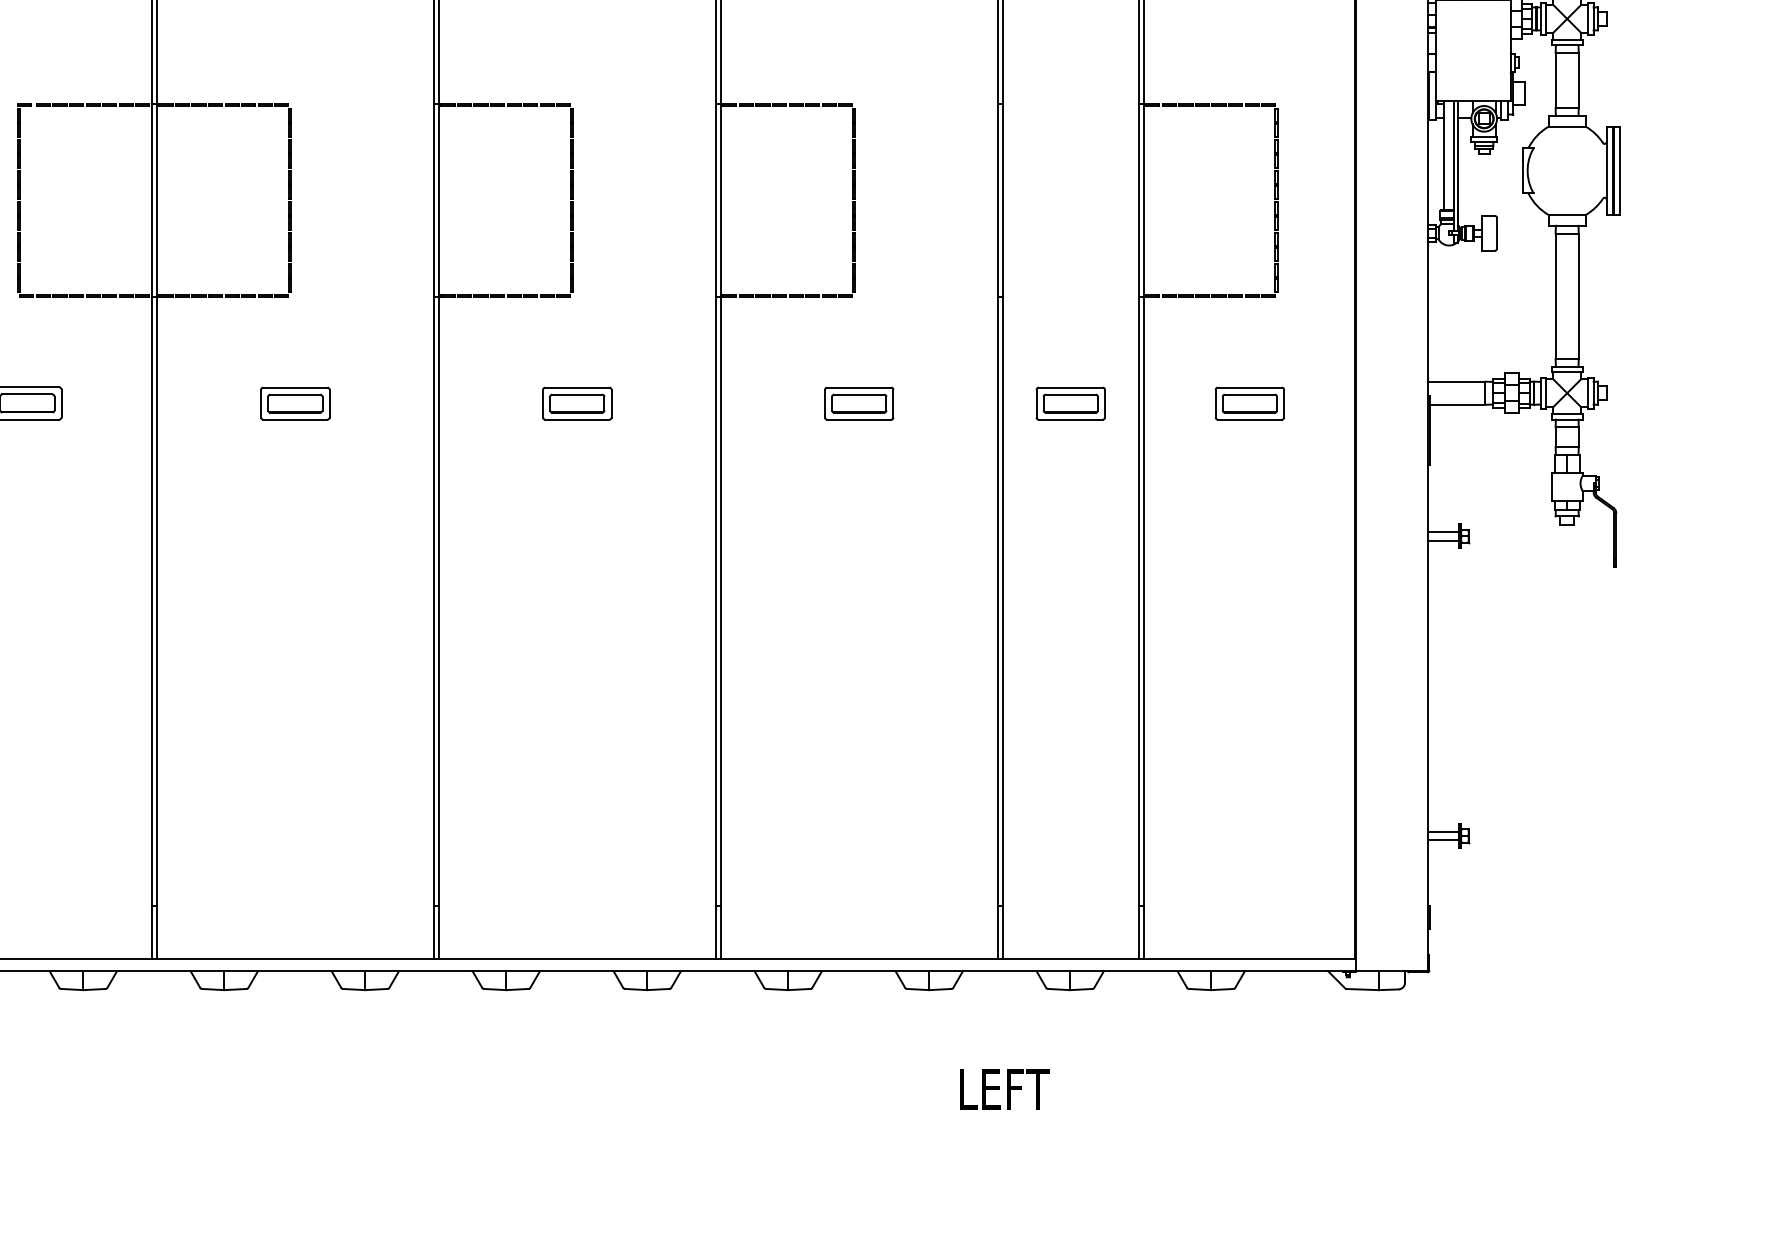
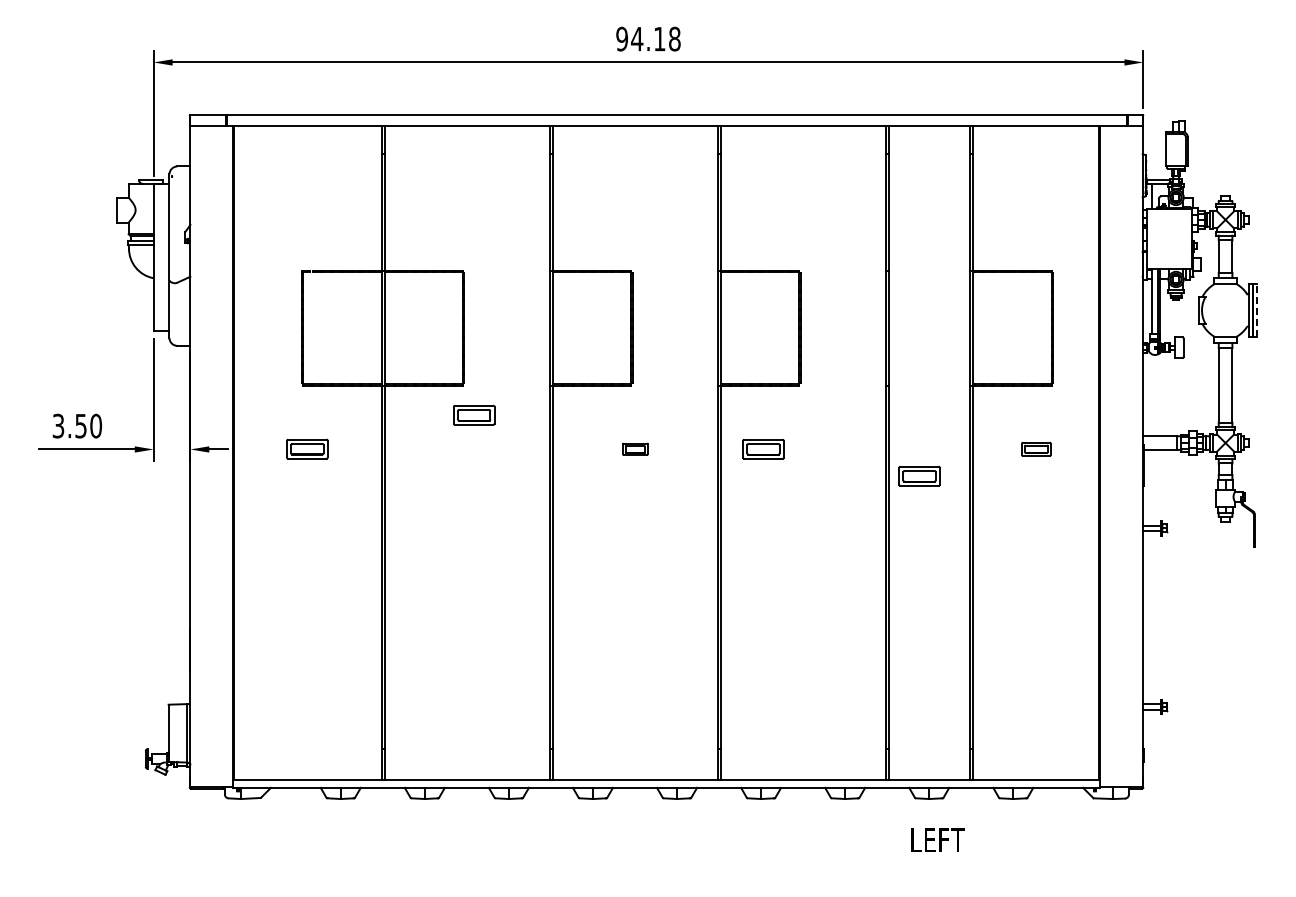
line: (1620, 169) -> (1257, 309), solid -> dashed
part: (295, 402) -> (474, 414), moved
part: (577, 403) -> (635, 449), size x0.6
part: (859, 403) -> (763, 449), moved
part: (1070, 403) -> (919, 476), moved
part: (1250, 403) -> (1036, 449), size x0.7
text: (1003, 1088) -> (937, 839), moved

